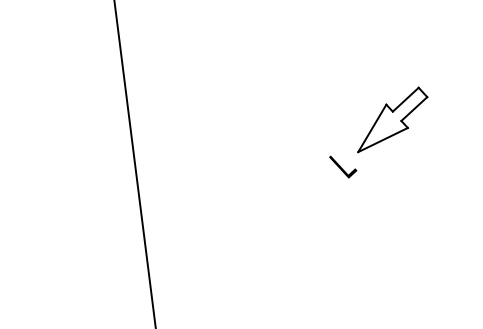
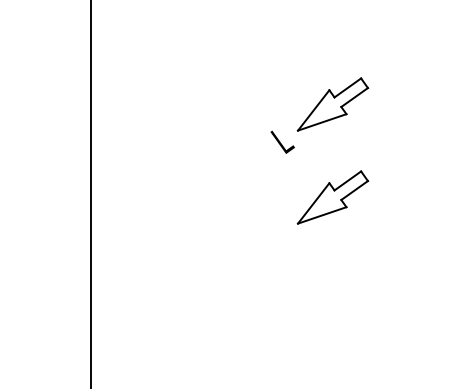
part: (404, 218) -> (332, 197), added

